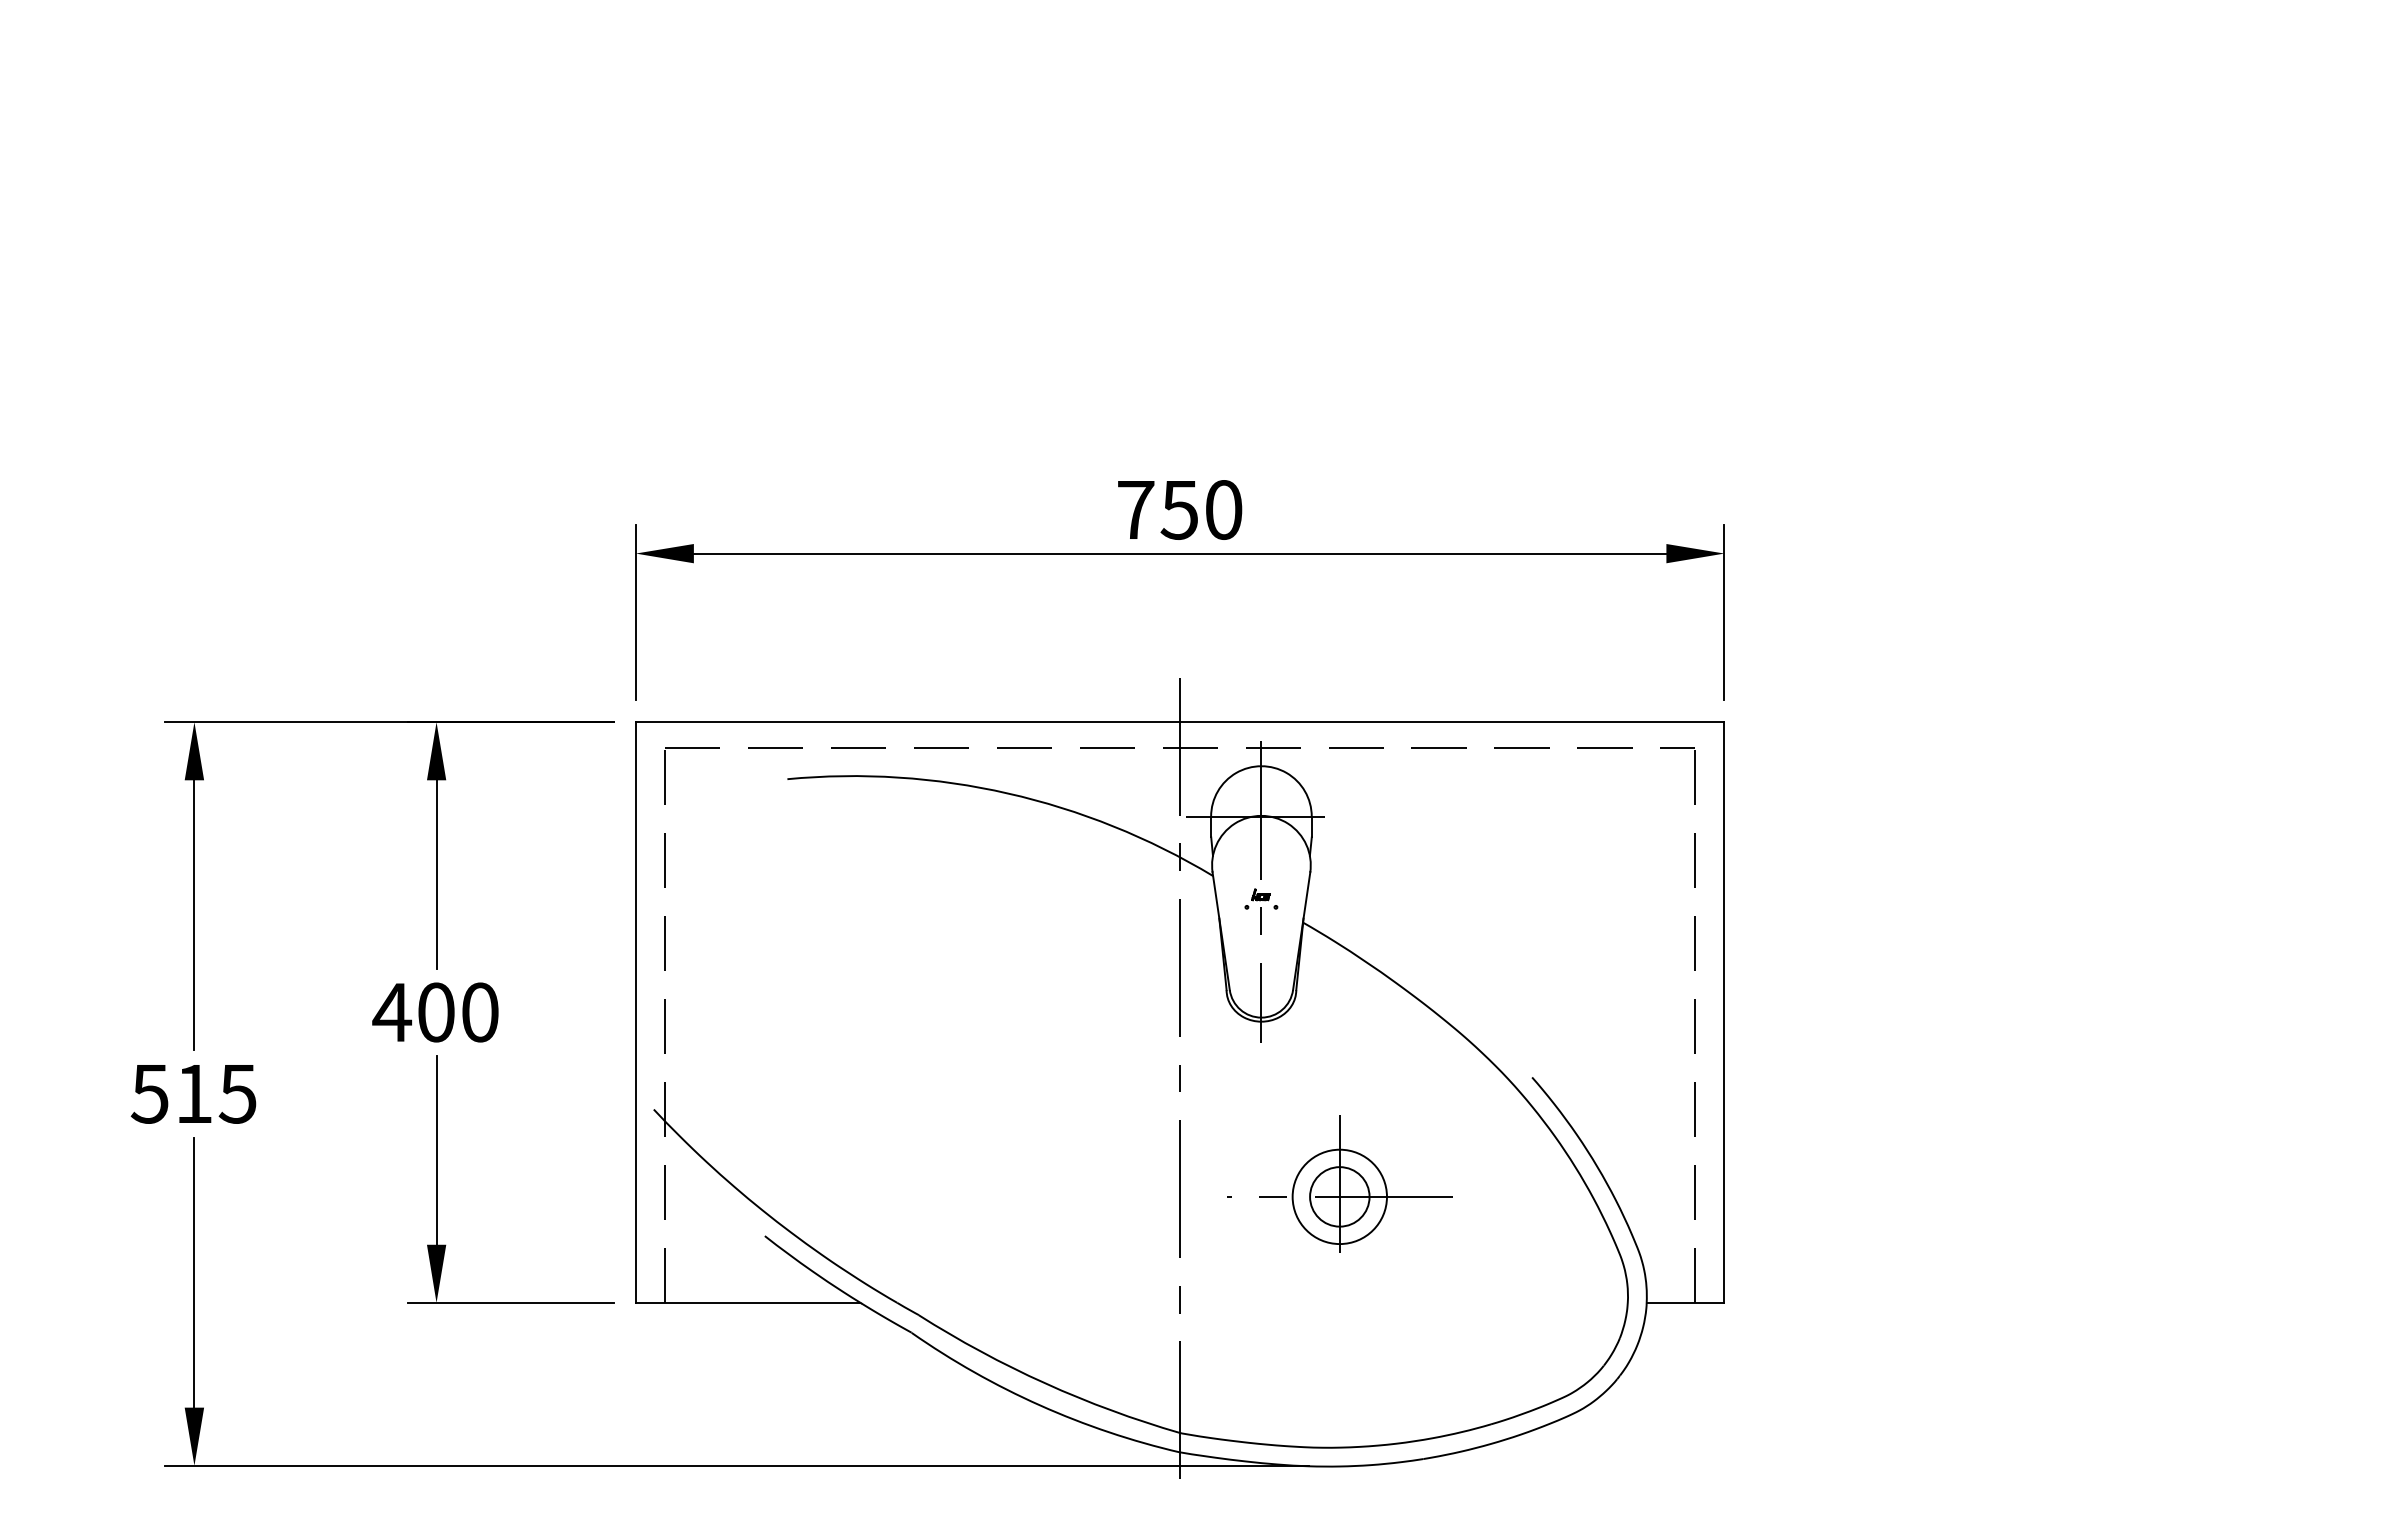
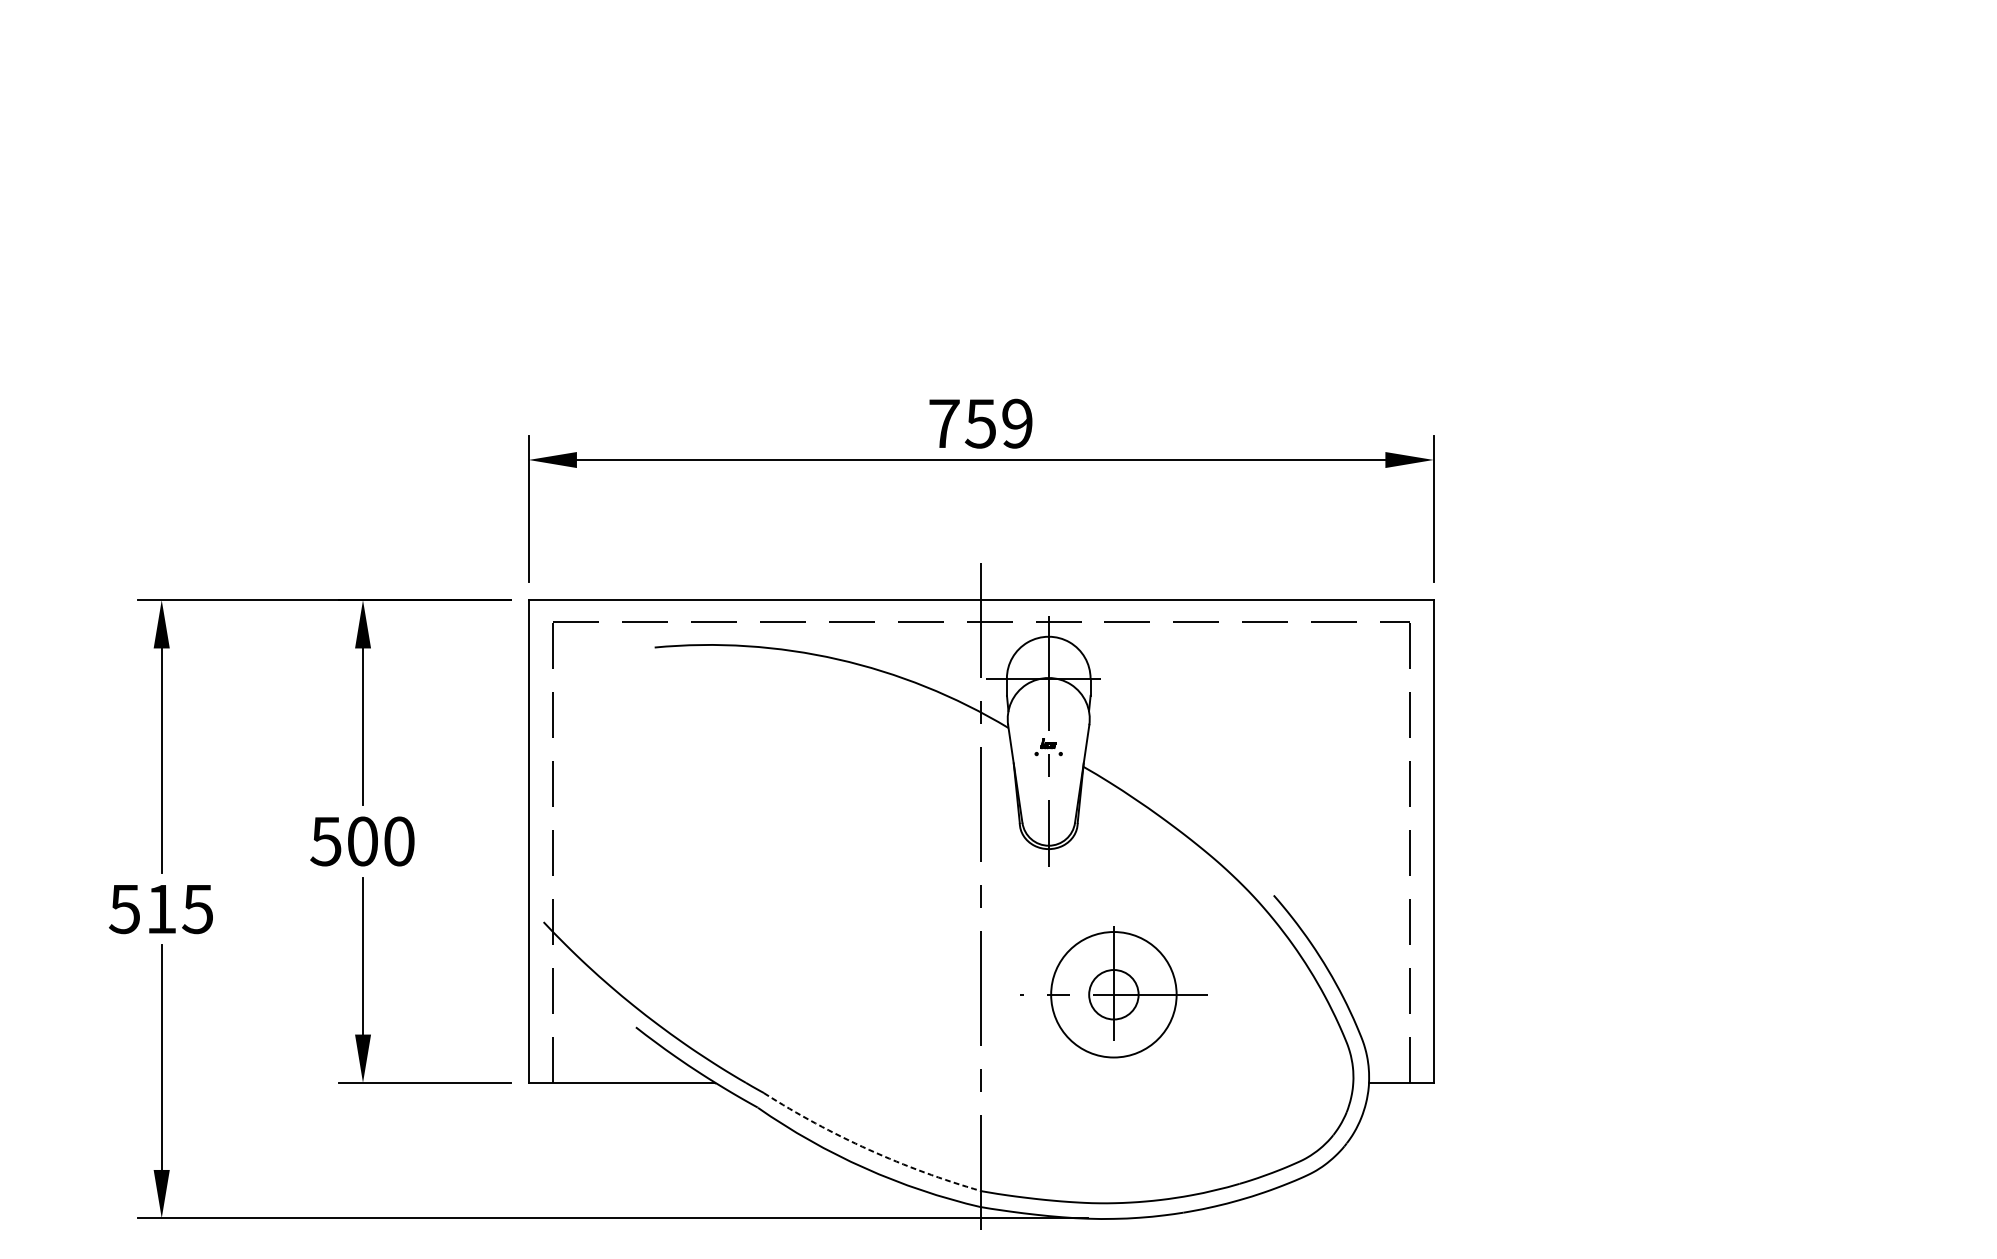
text: (1223, 509) -> (1017, 423), 750 -> 759
text: (392, 1012) -> (326, 841), 400 -> 500
circle: (1339, 1196) -> (1113, 994), size x1.6
arc: (1045, 1383) -> (869, 1149), solid -> dashed

